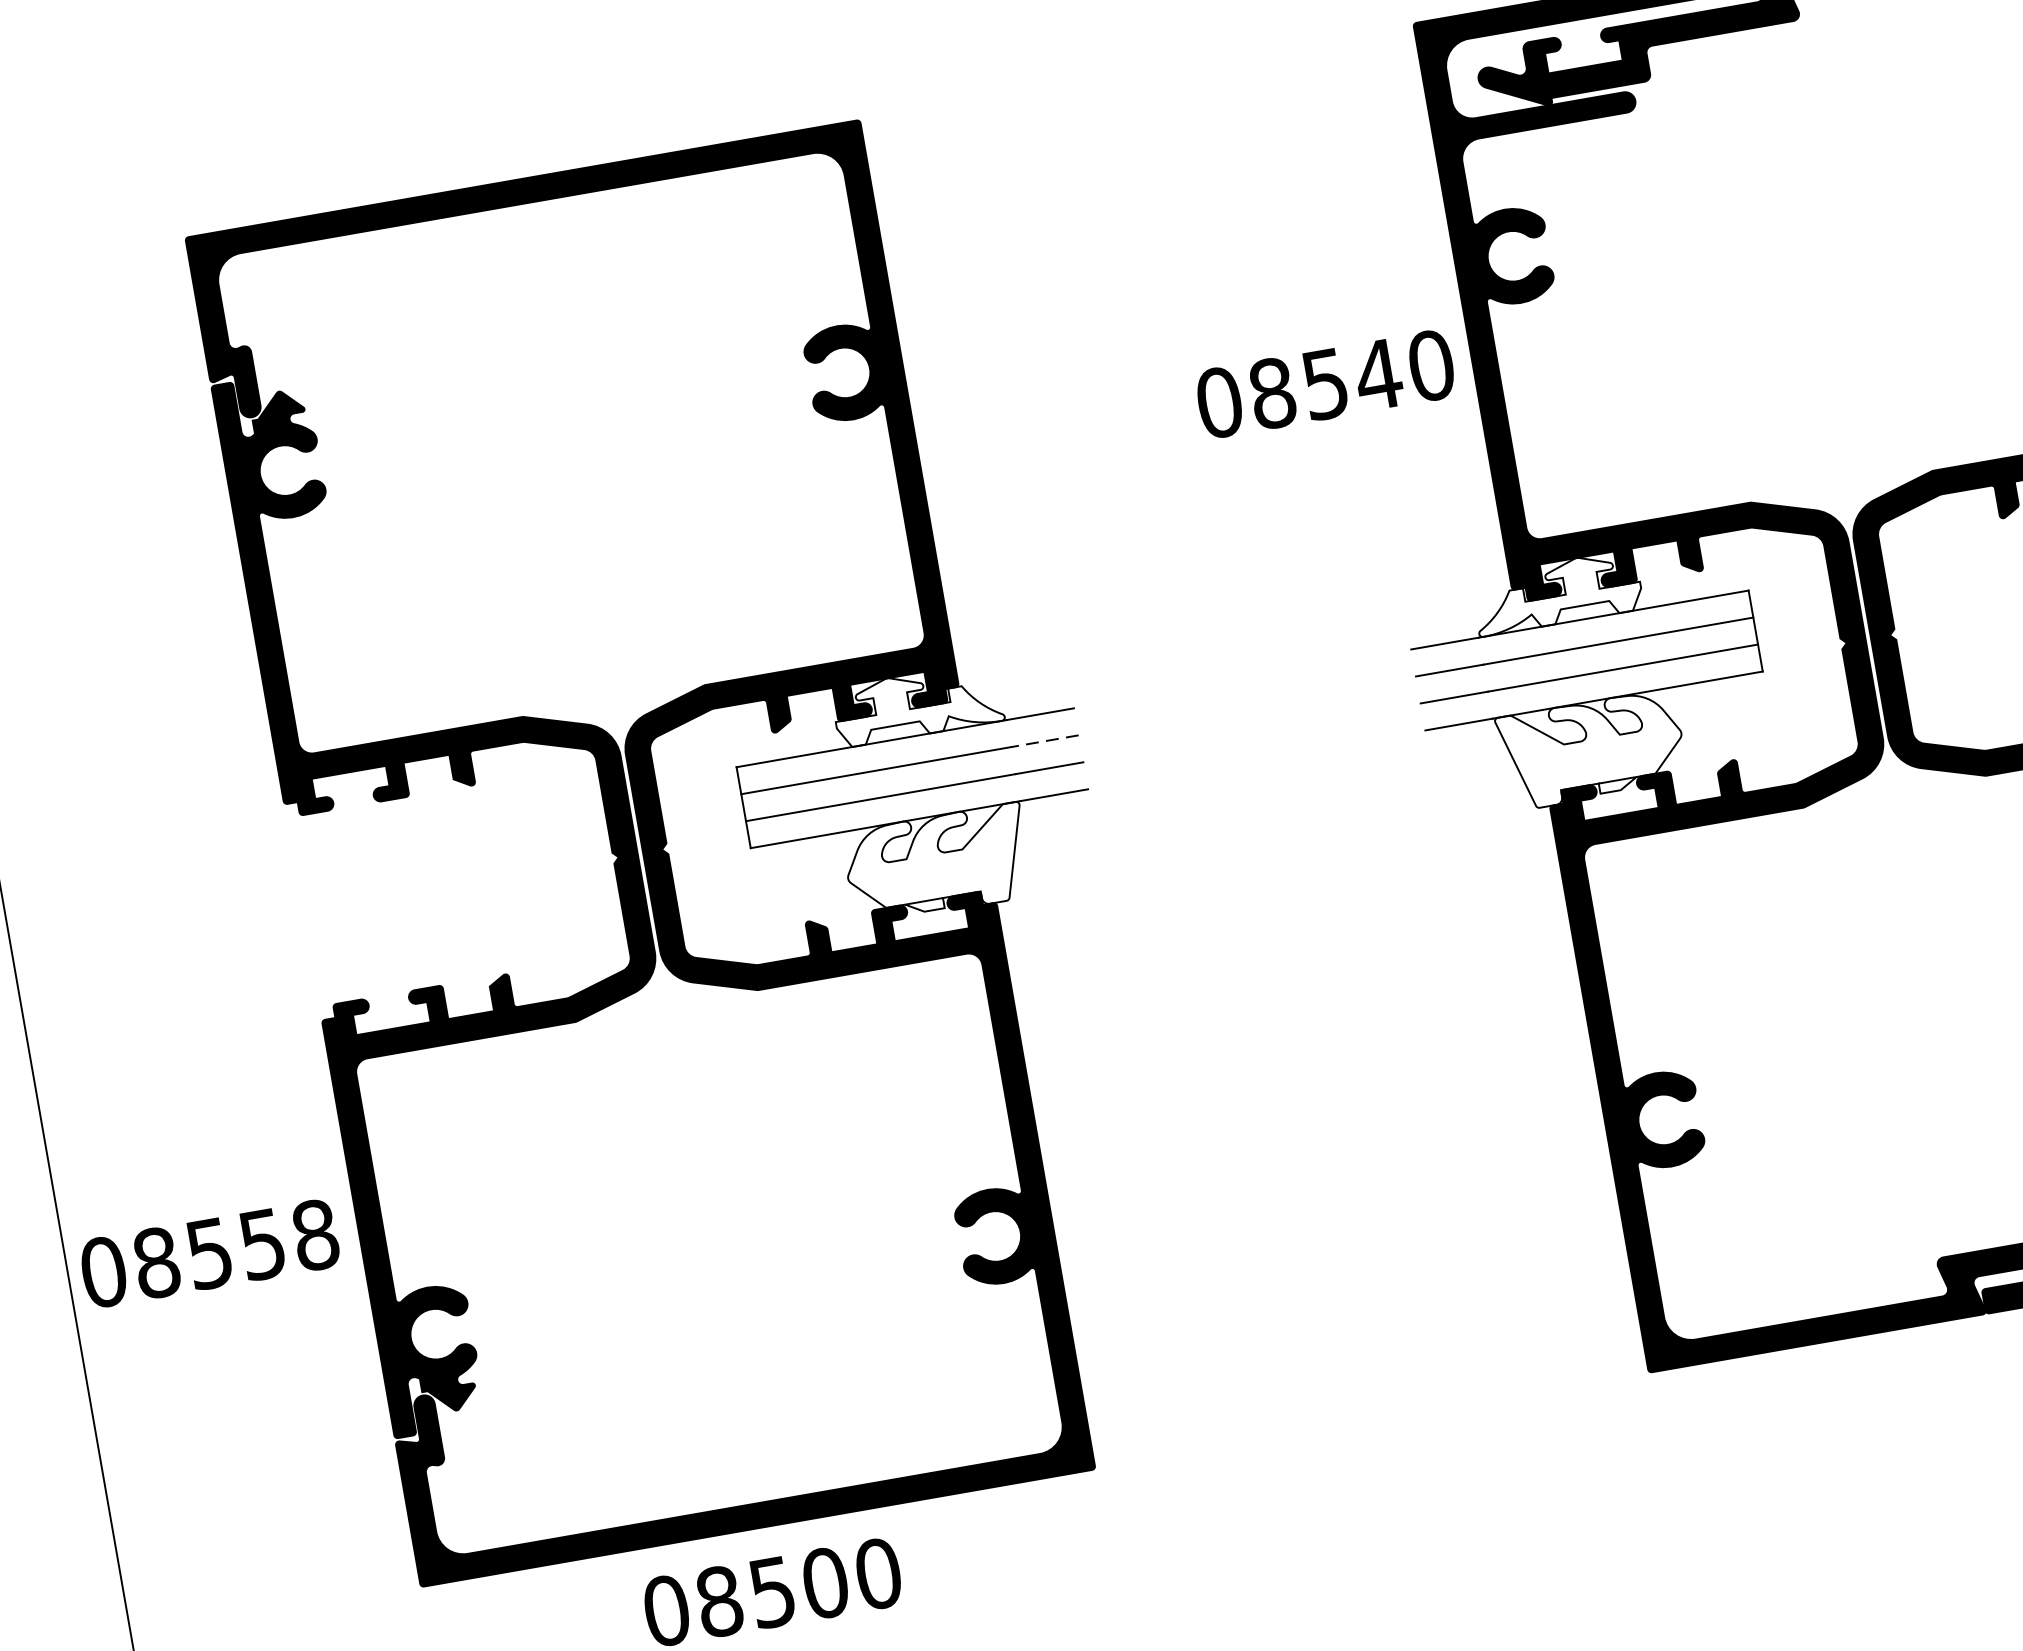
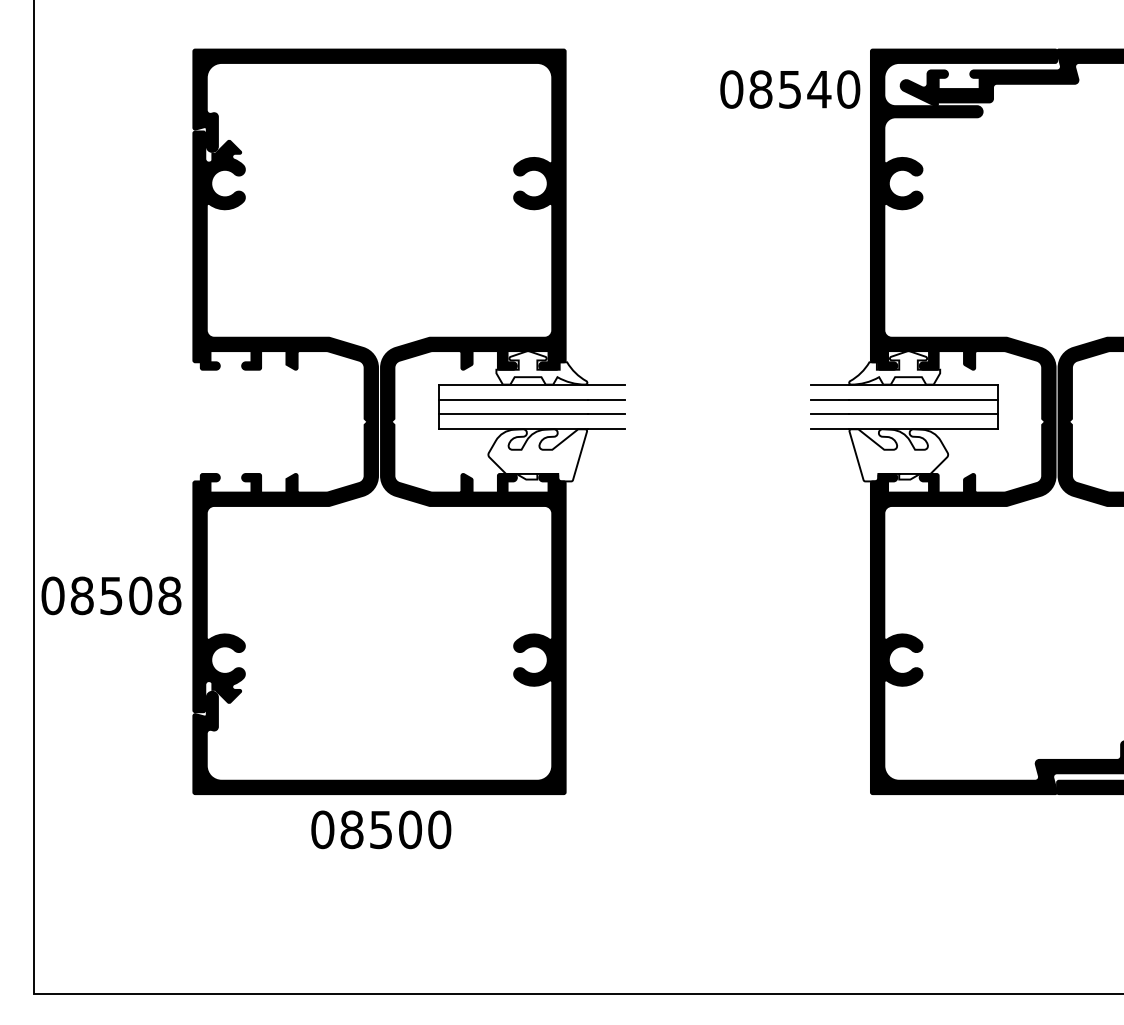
text: (1325, 383) -> (790, 89), moved
line: (1044, 741) -> (606, 399), dashed -> solid
text: (262, 1243) -> (140, 595), 08558 -> 08508

